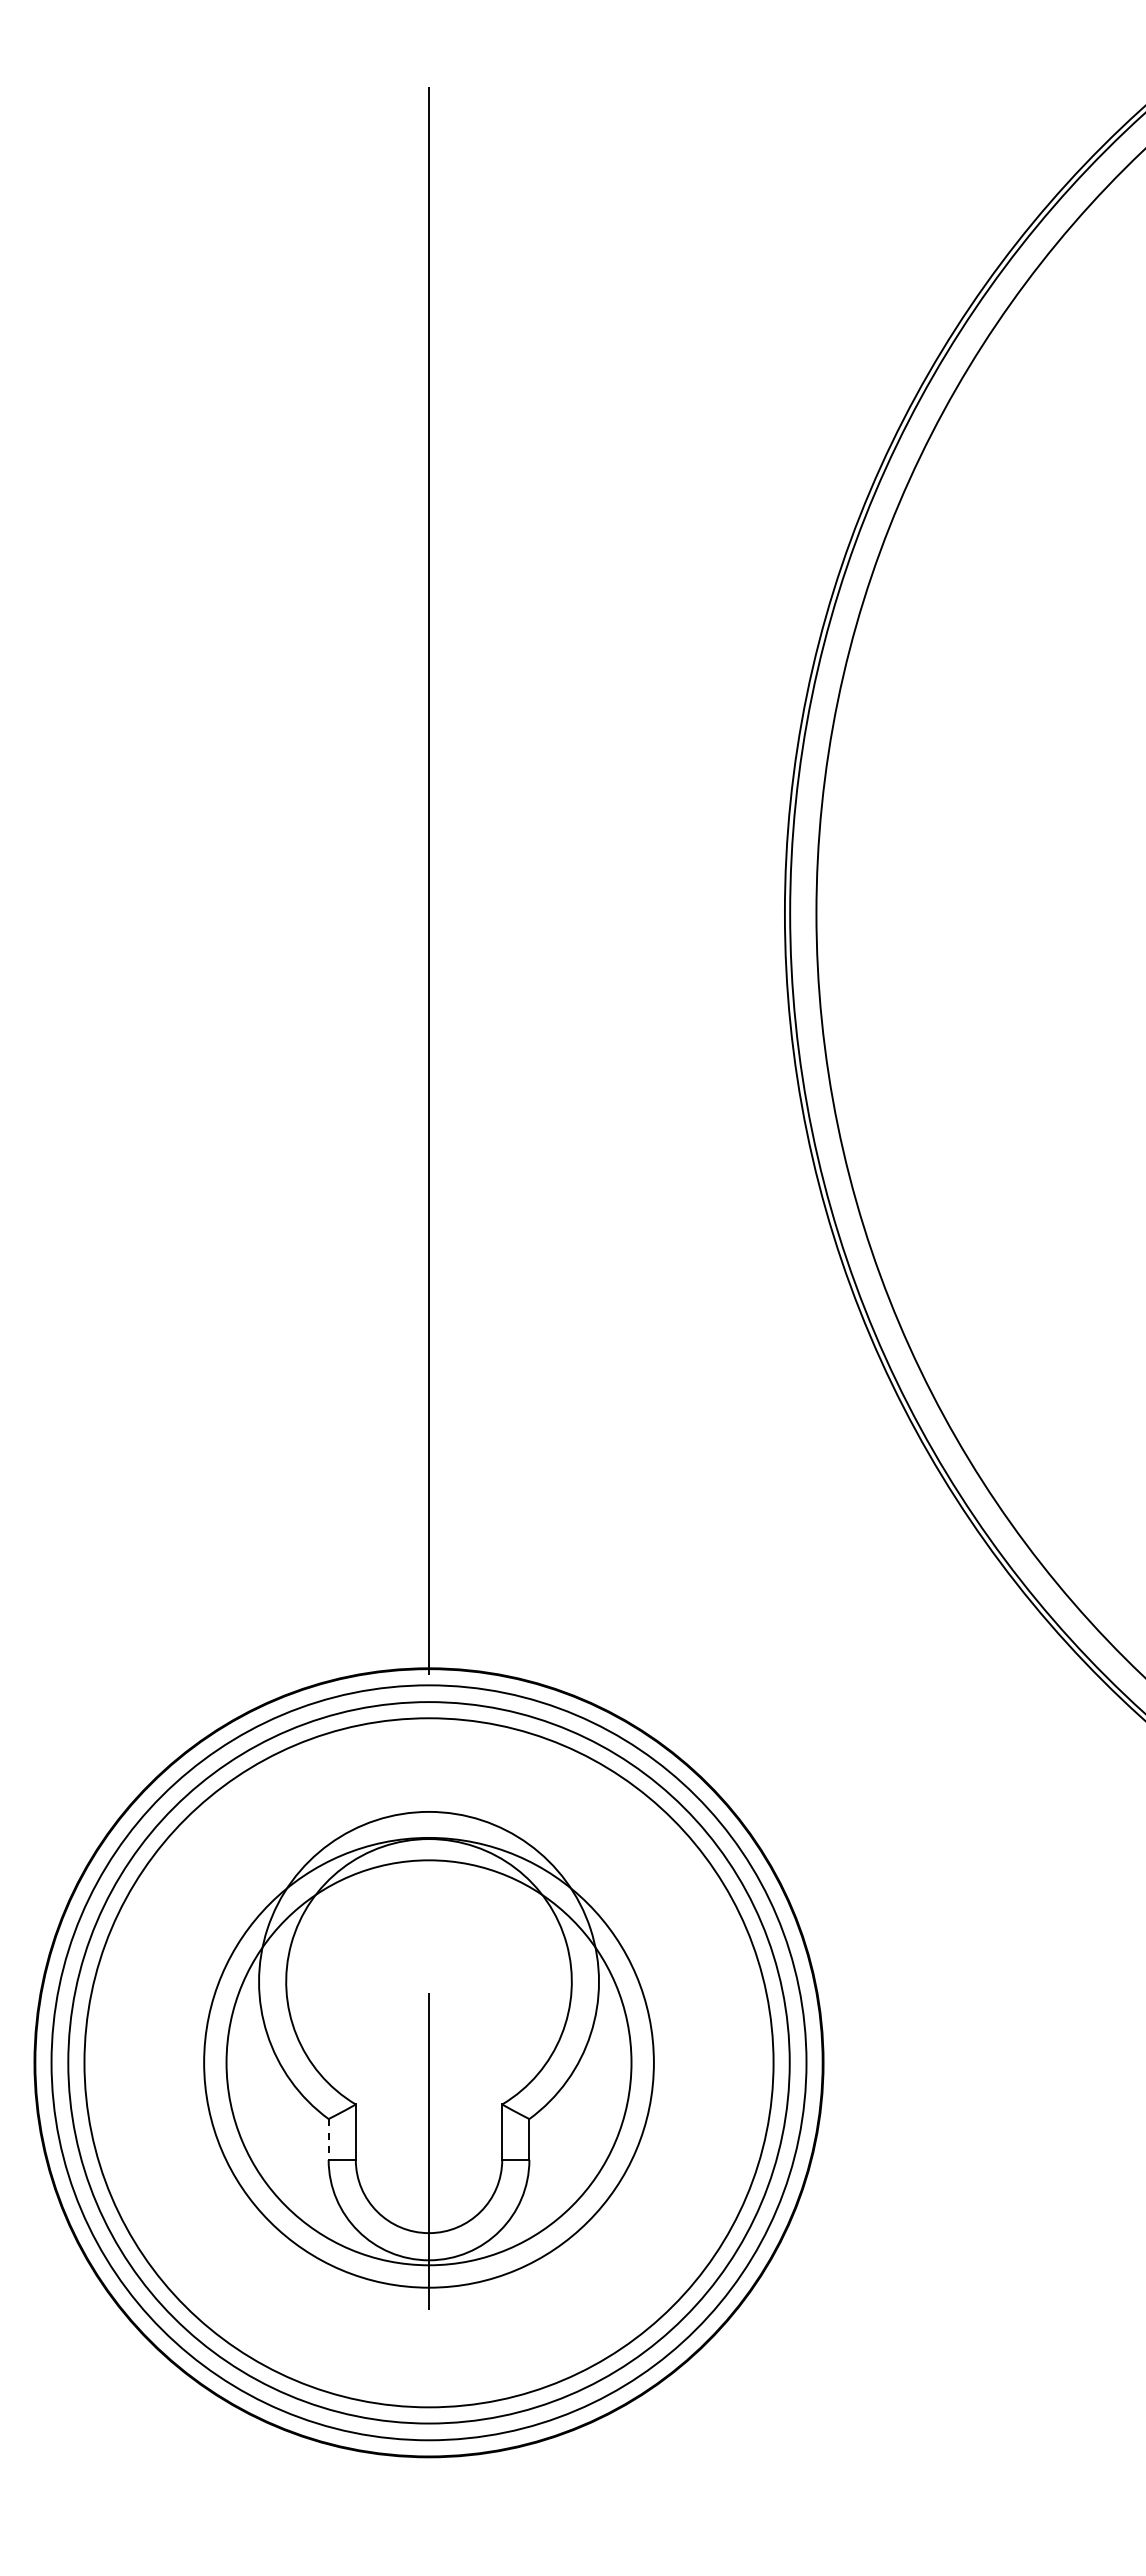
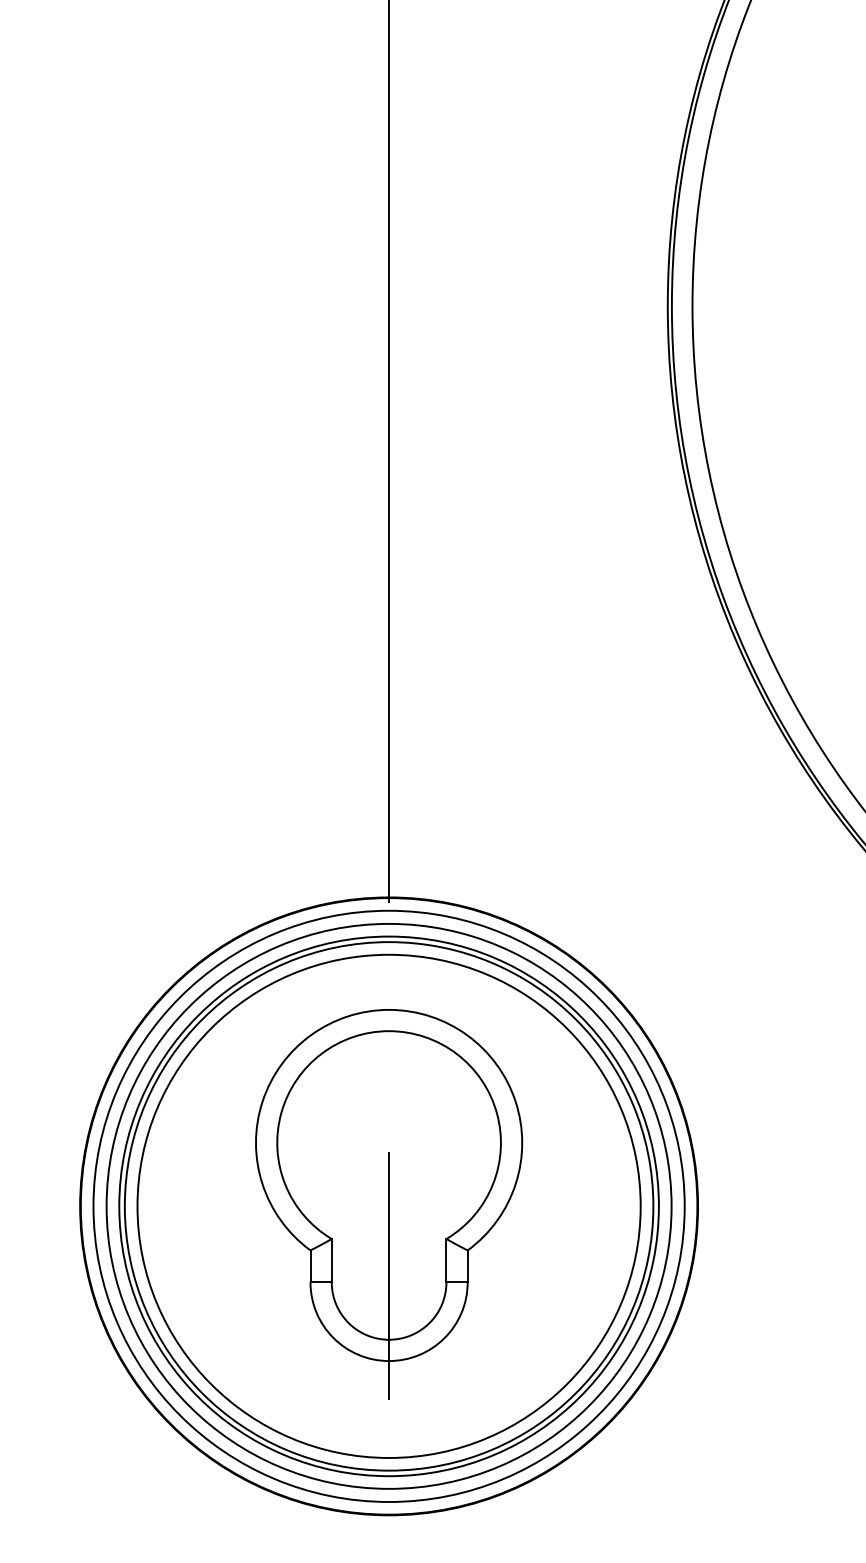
circle: (428, 2062) -> (388, 1206), size x1.43
circle: (428, 2062) -> (388, 1206), size x1.67
line: (328, 2140) -> (310, 1267), dashed -> solid

